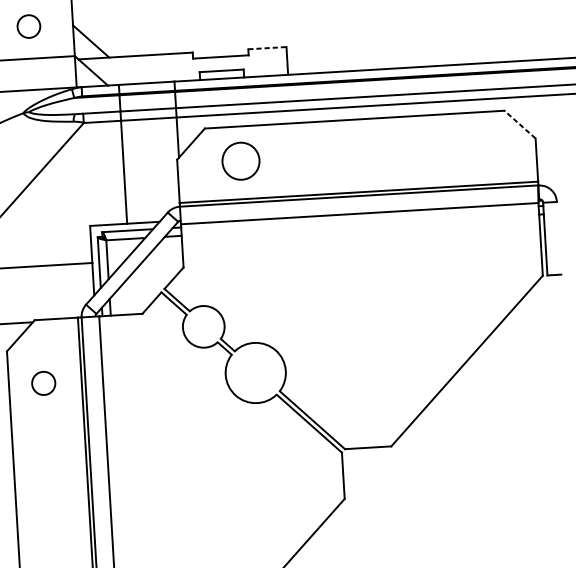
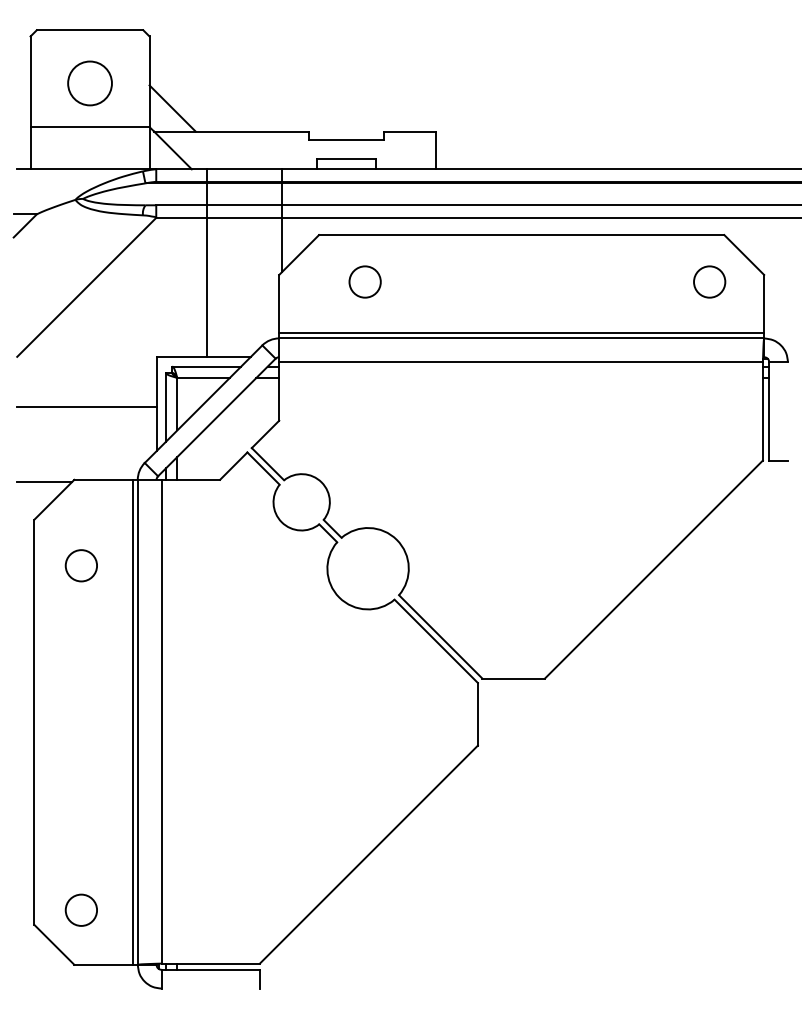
circle: (28, 26) -> (89, 83), size x1.43
line: (267, 48) -> (409, 131), dashed -> solid
line: (519, 124) -> (743, 254), dashed -> solid
circle: (495, 145) -> (709, 281), added
circle: (240, 160) -> (364, 281), size x0.62

